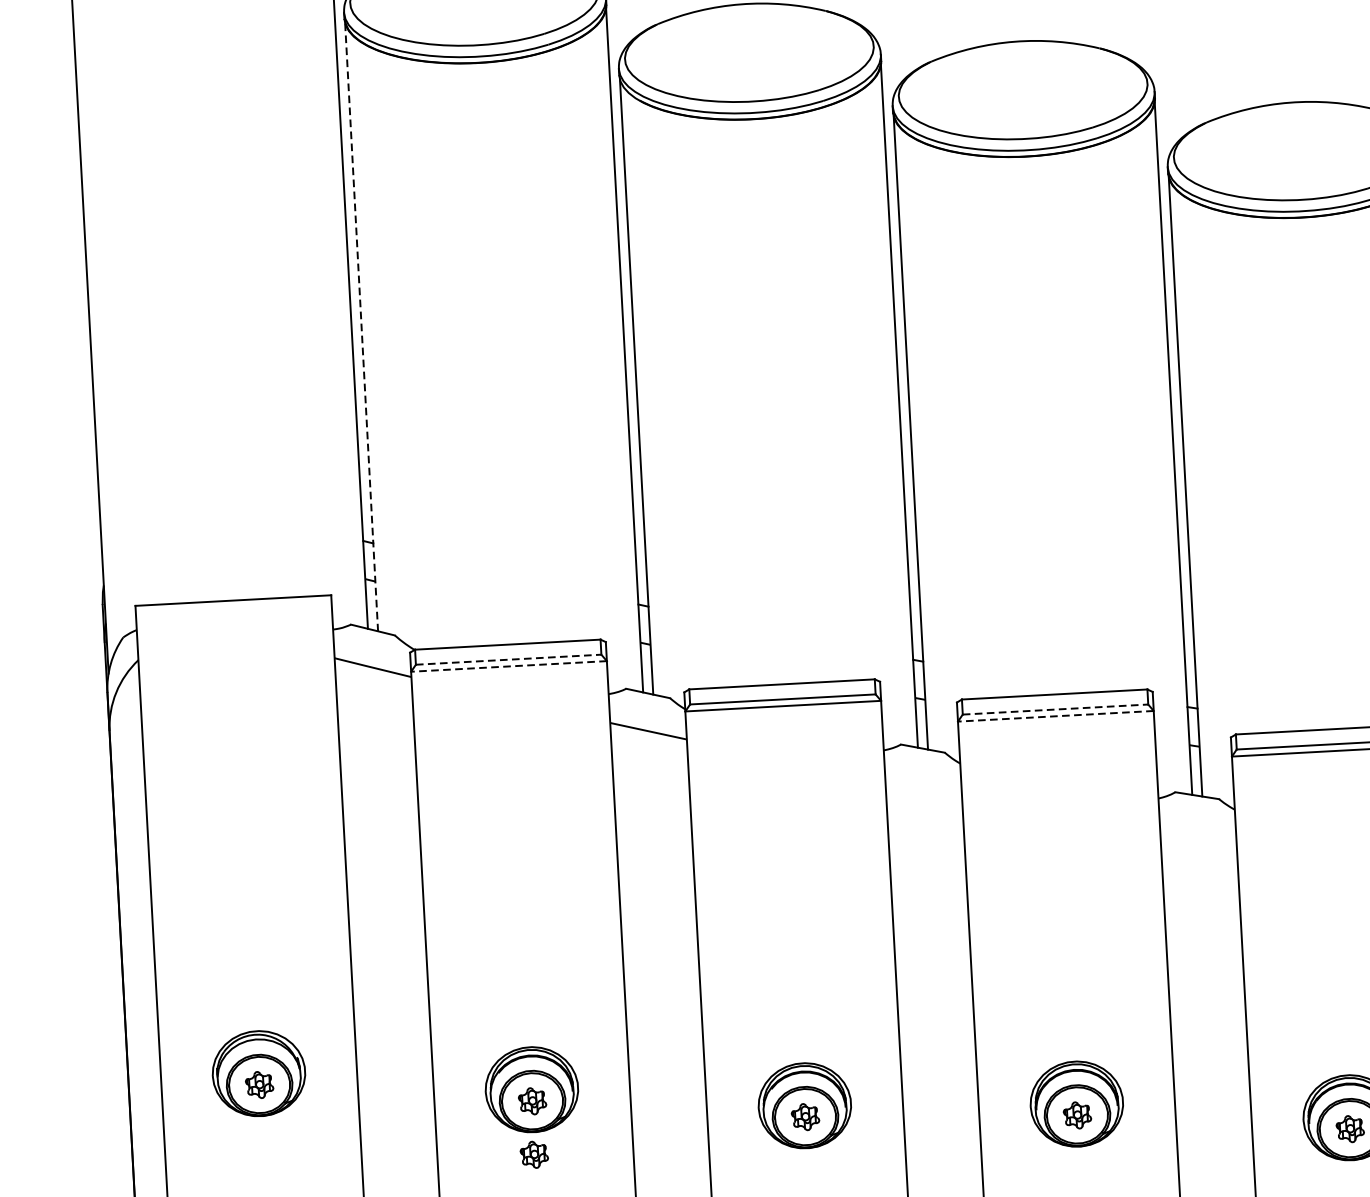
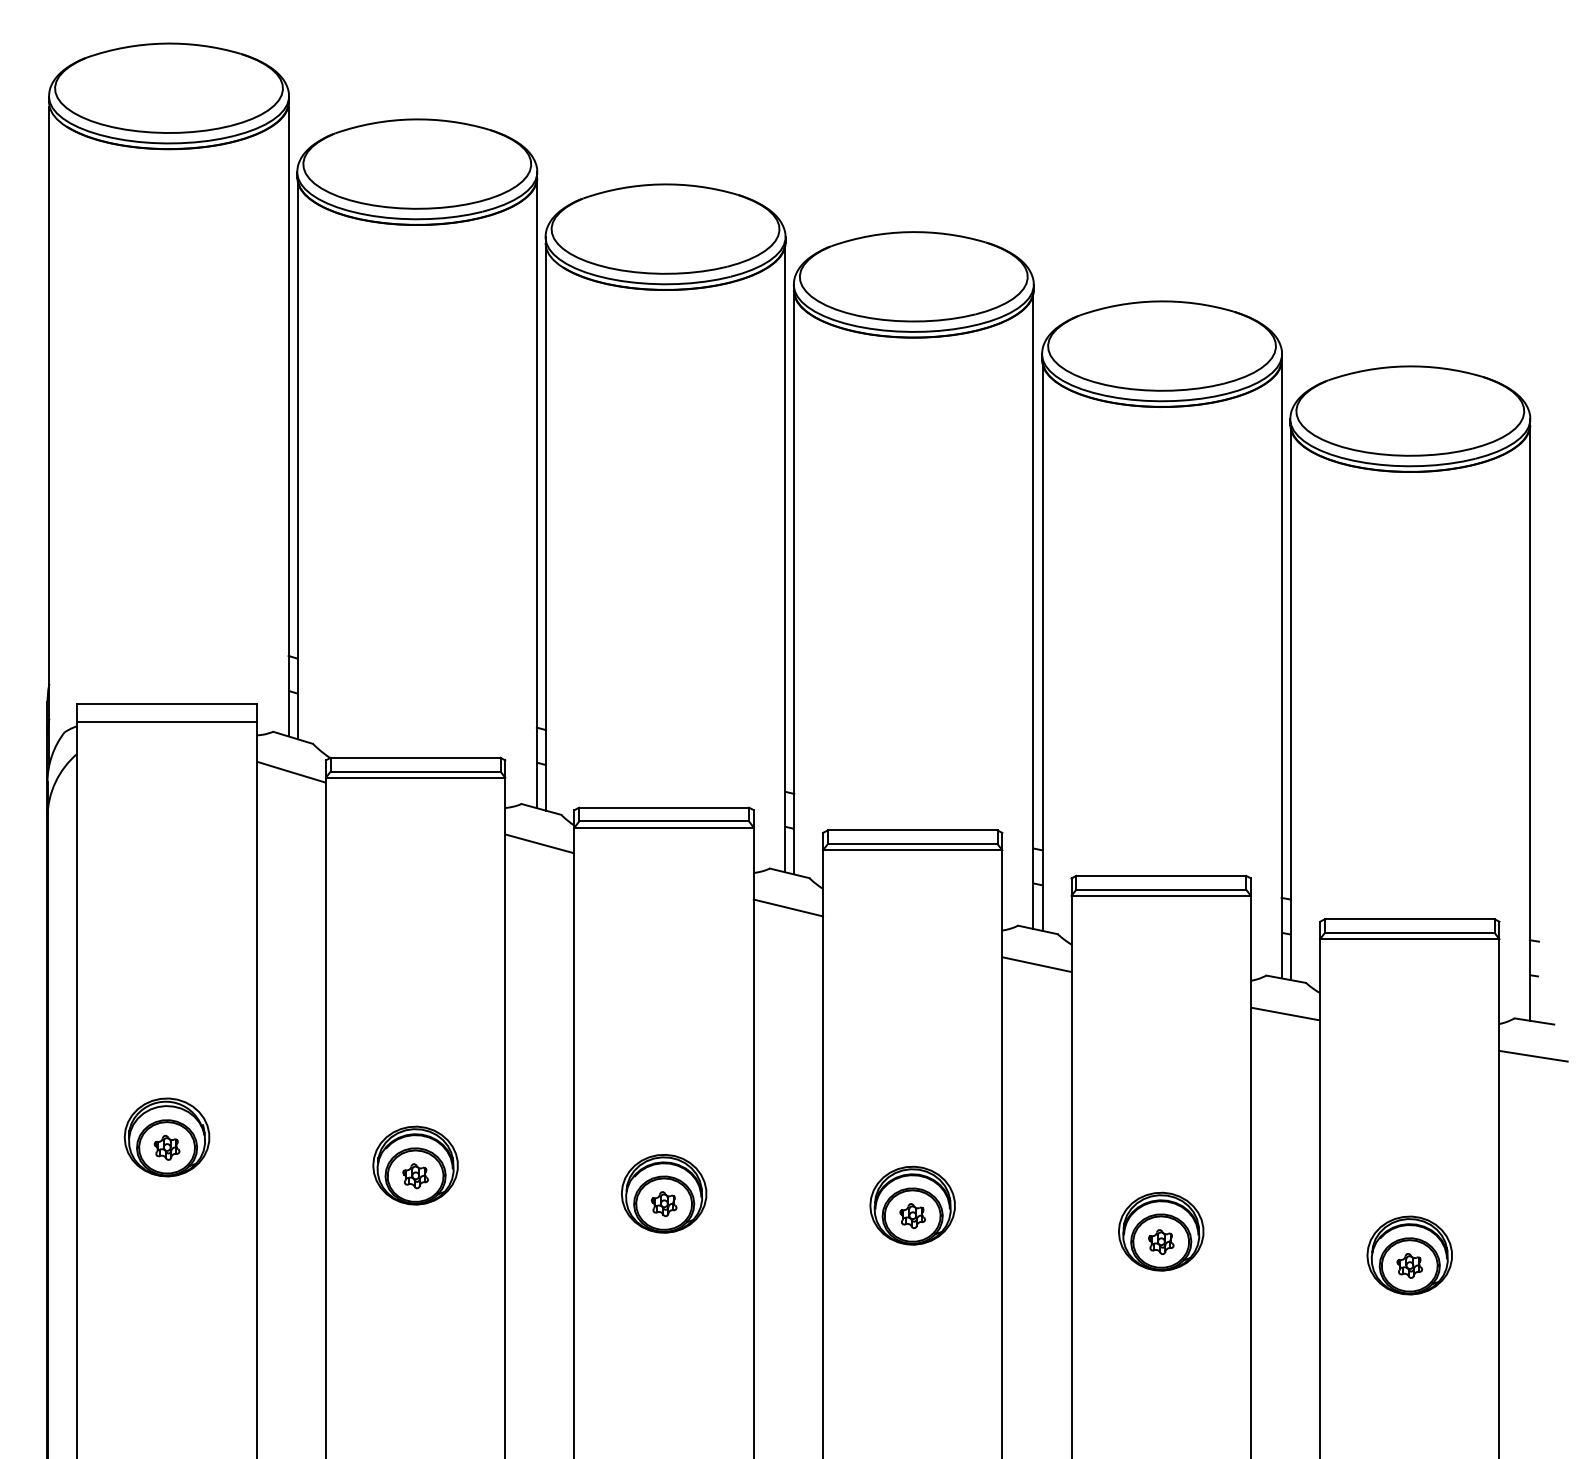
line: (361, 328) -> (297, 461), dashed -> solid
line: (233, 619) -> (166, 721), added
line: (508, 659) -> (415, 771), dashed -> solid
line: (508, 666) -> (415, 777), dashed -> solid
line: (1055, 709) -> (912, 844), dashed -> solid
line: (1055, 716) -> (912, 850), dashed -> solid
line: (923, 785) -> (788, 907), added
line: (1197, 833) -> (1036, 964), added
part: (534, 1155) -> (414, 1225), removed

